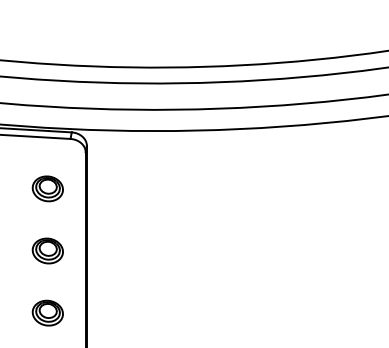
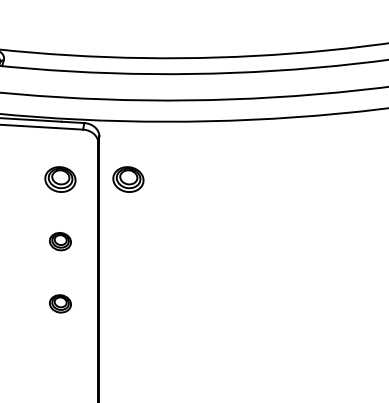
part: (115, 188) -> (128, 179), added
part: (47, 250) -> (60, 241), size x0.7
part: (47, 312) -> (60, 303), size x0.7

